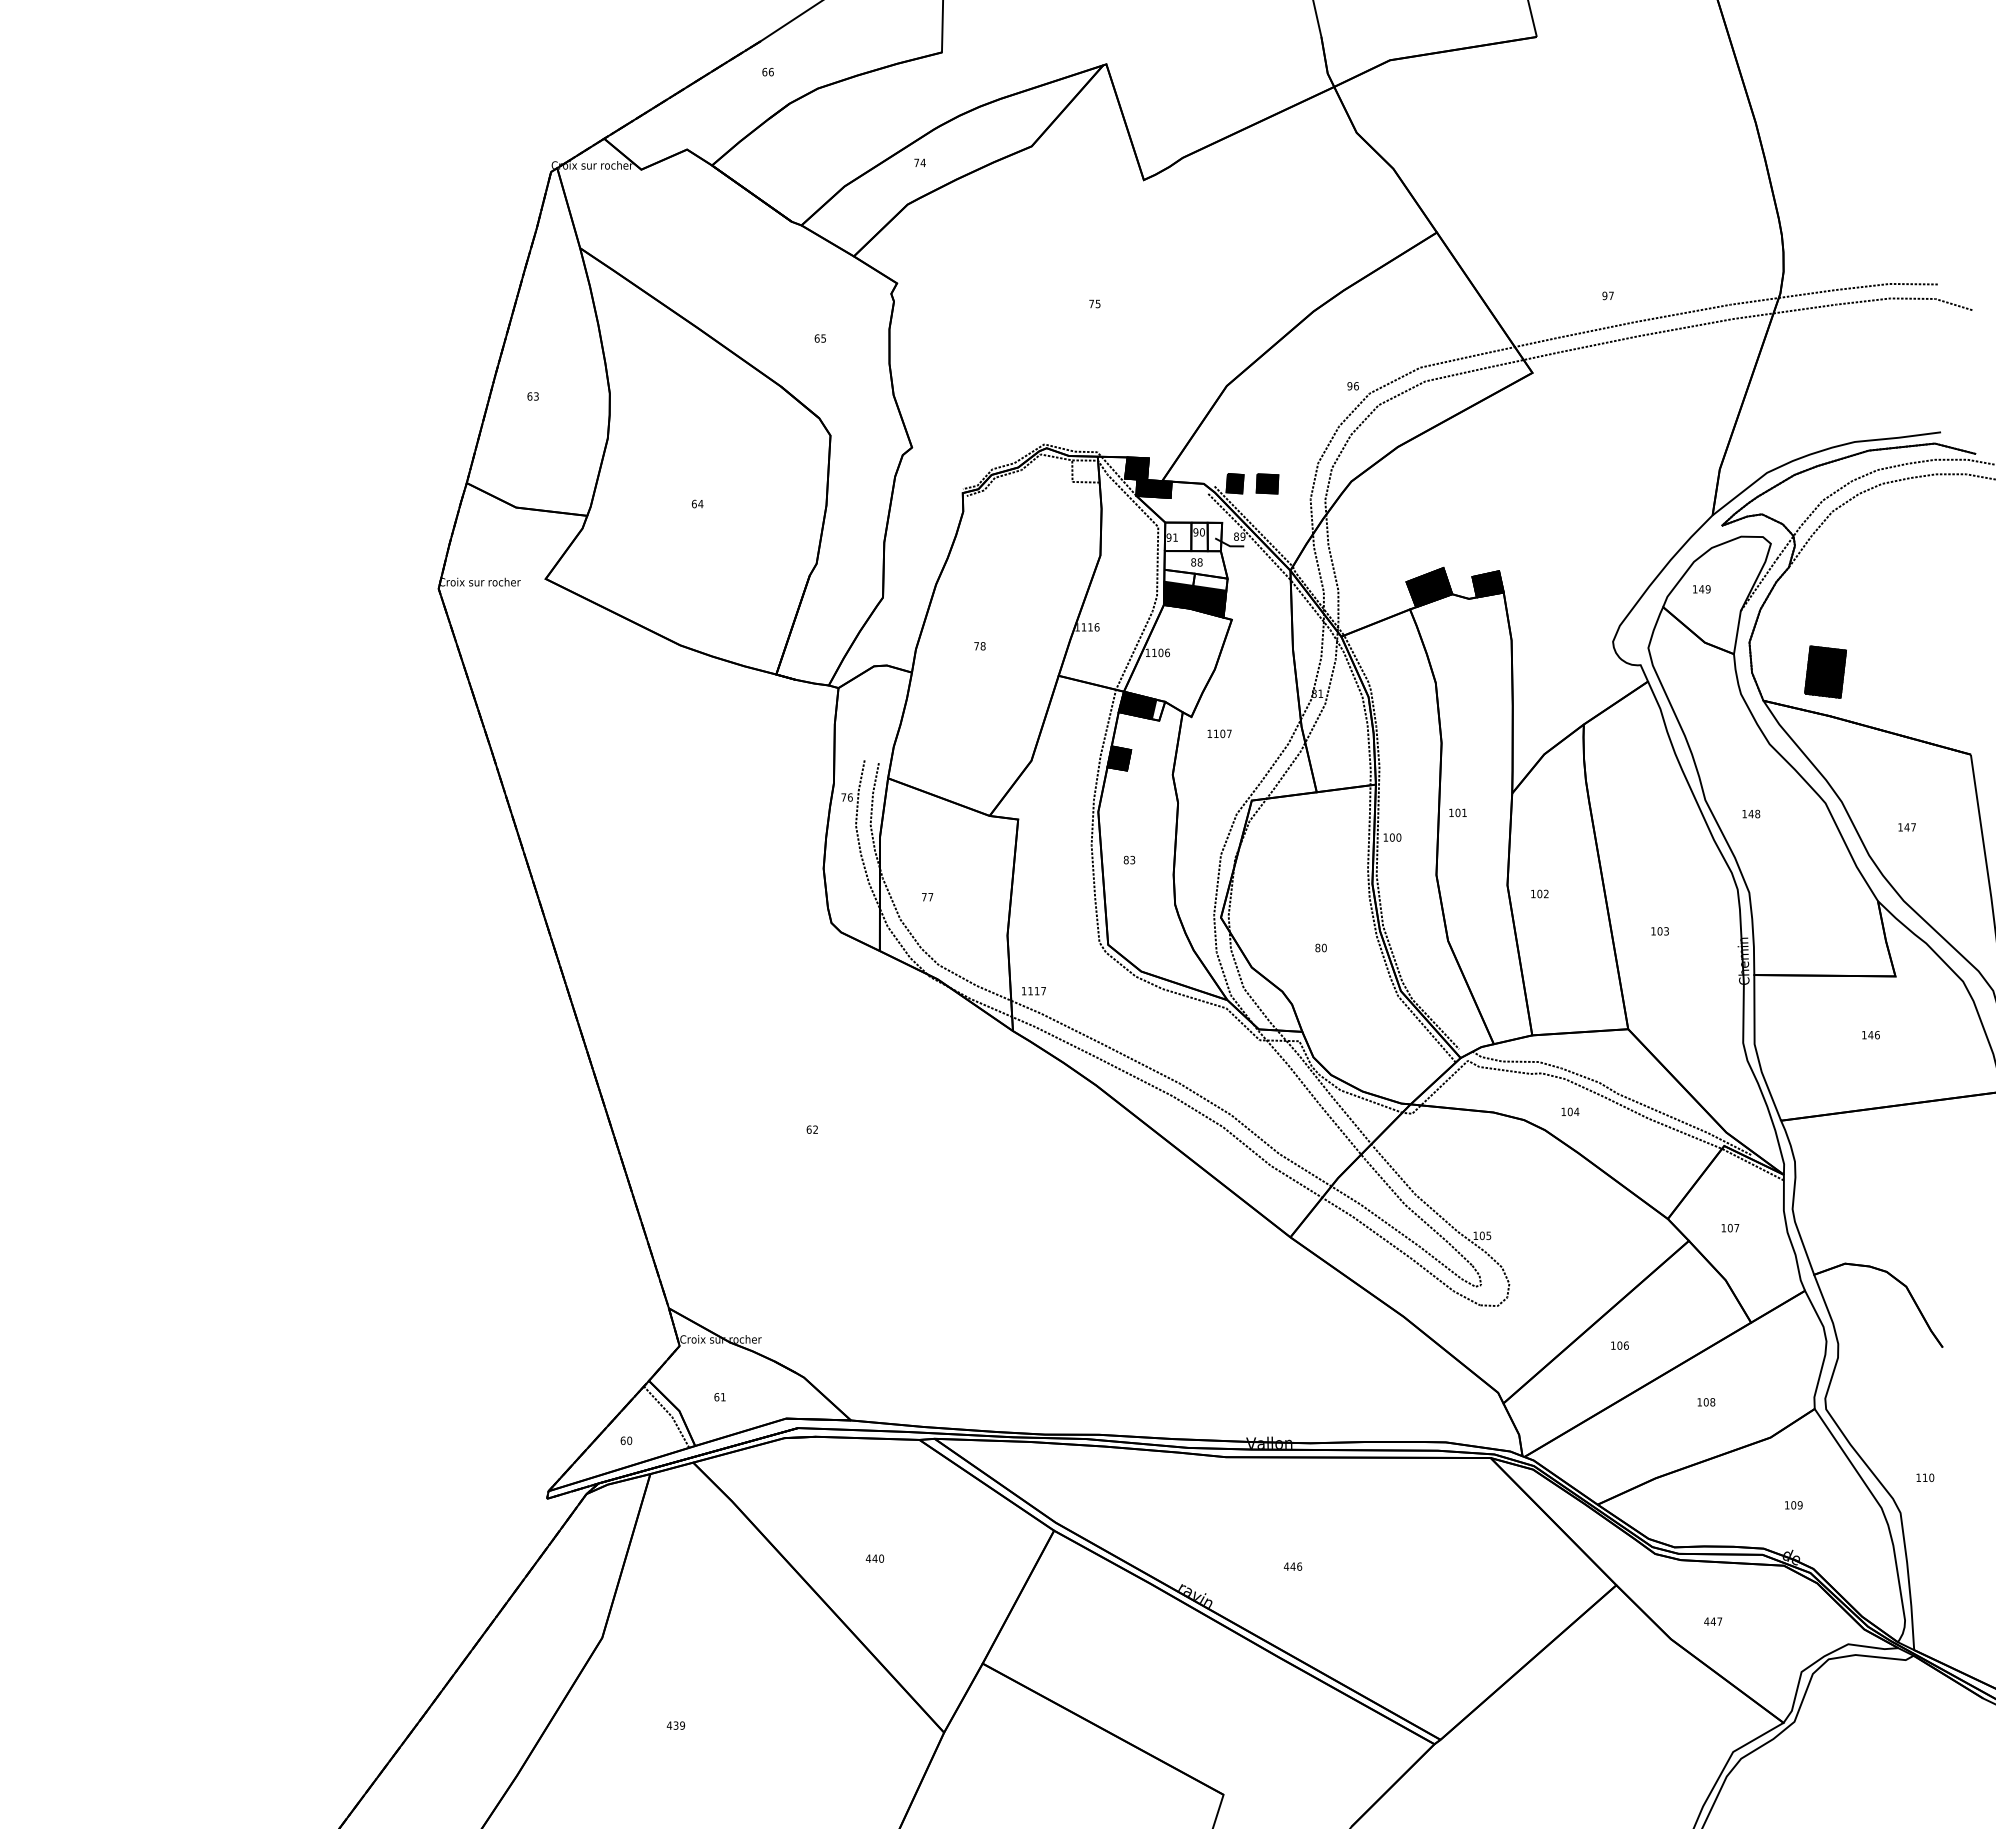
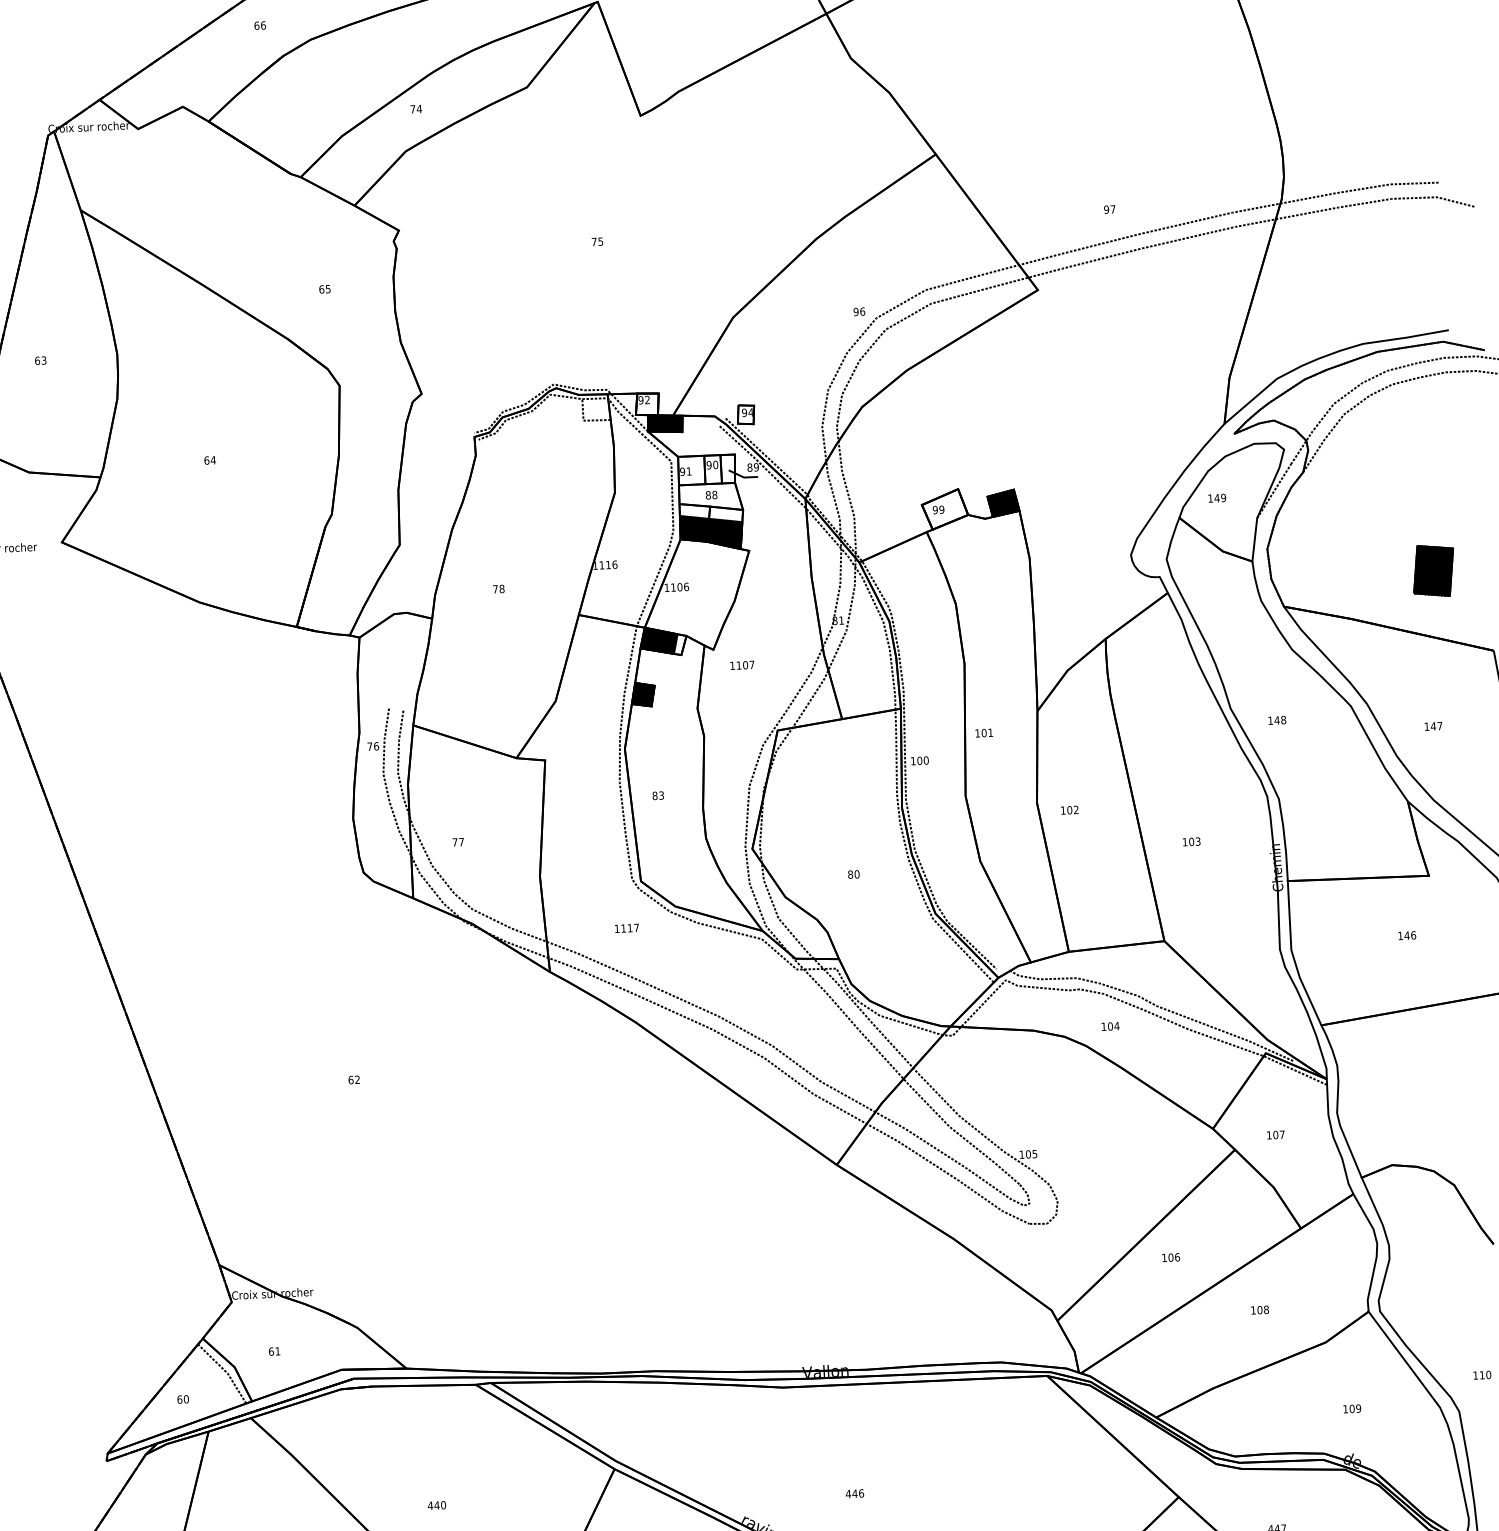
fill: (1136, 468) -> (646, 404), removed
fill: (1234, 483) -> (745, 414), removed
part: (1267, 483) -> (778, 413), removed
fill: (1429, 587) -> (945, 509), removed
part: (1825, 671) -> (1433, 570), moved
text: (1033, 991) -> (626, 928), moved

